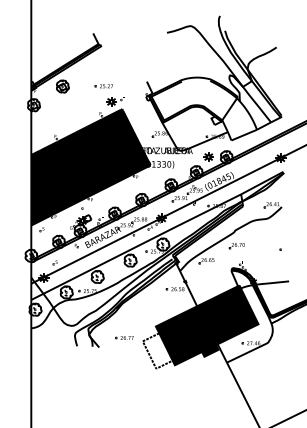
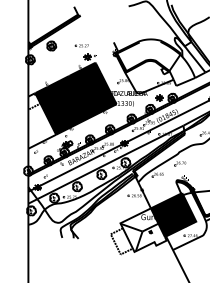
fill: (49, 187) -> (41, 120), removed
fill: (186, 335) -> (143, 229), removed
part: (124, 337) -> (97, 231), removed

